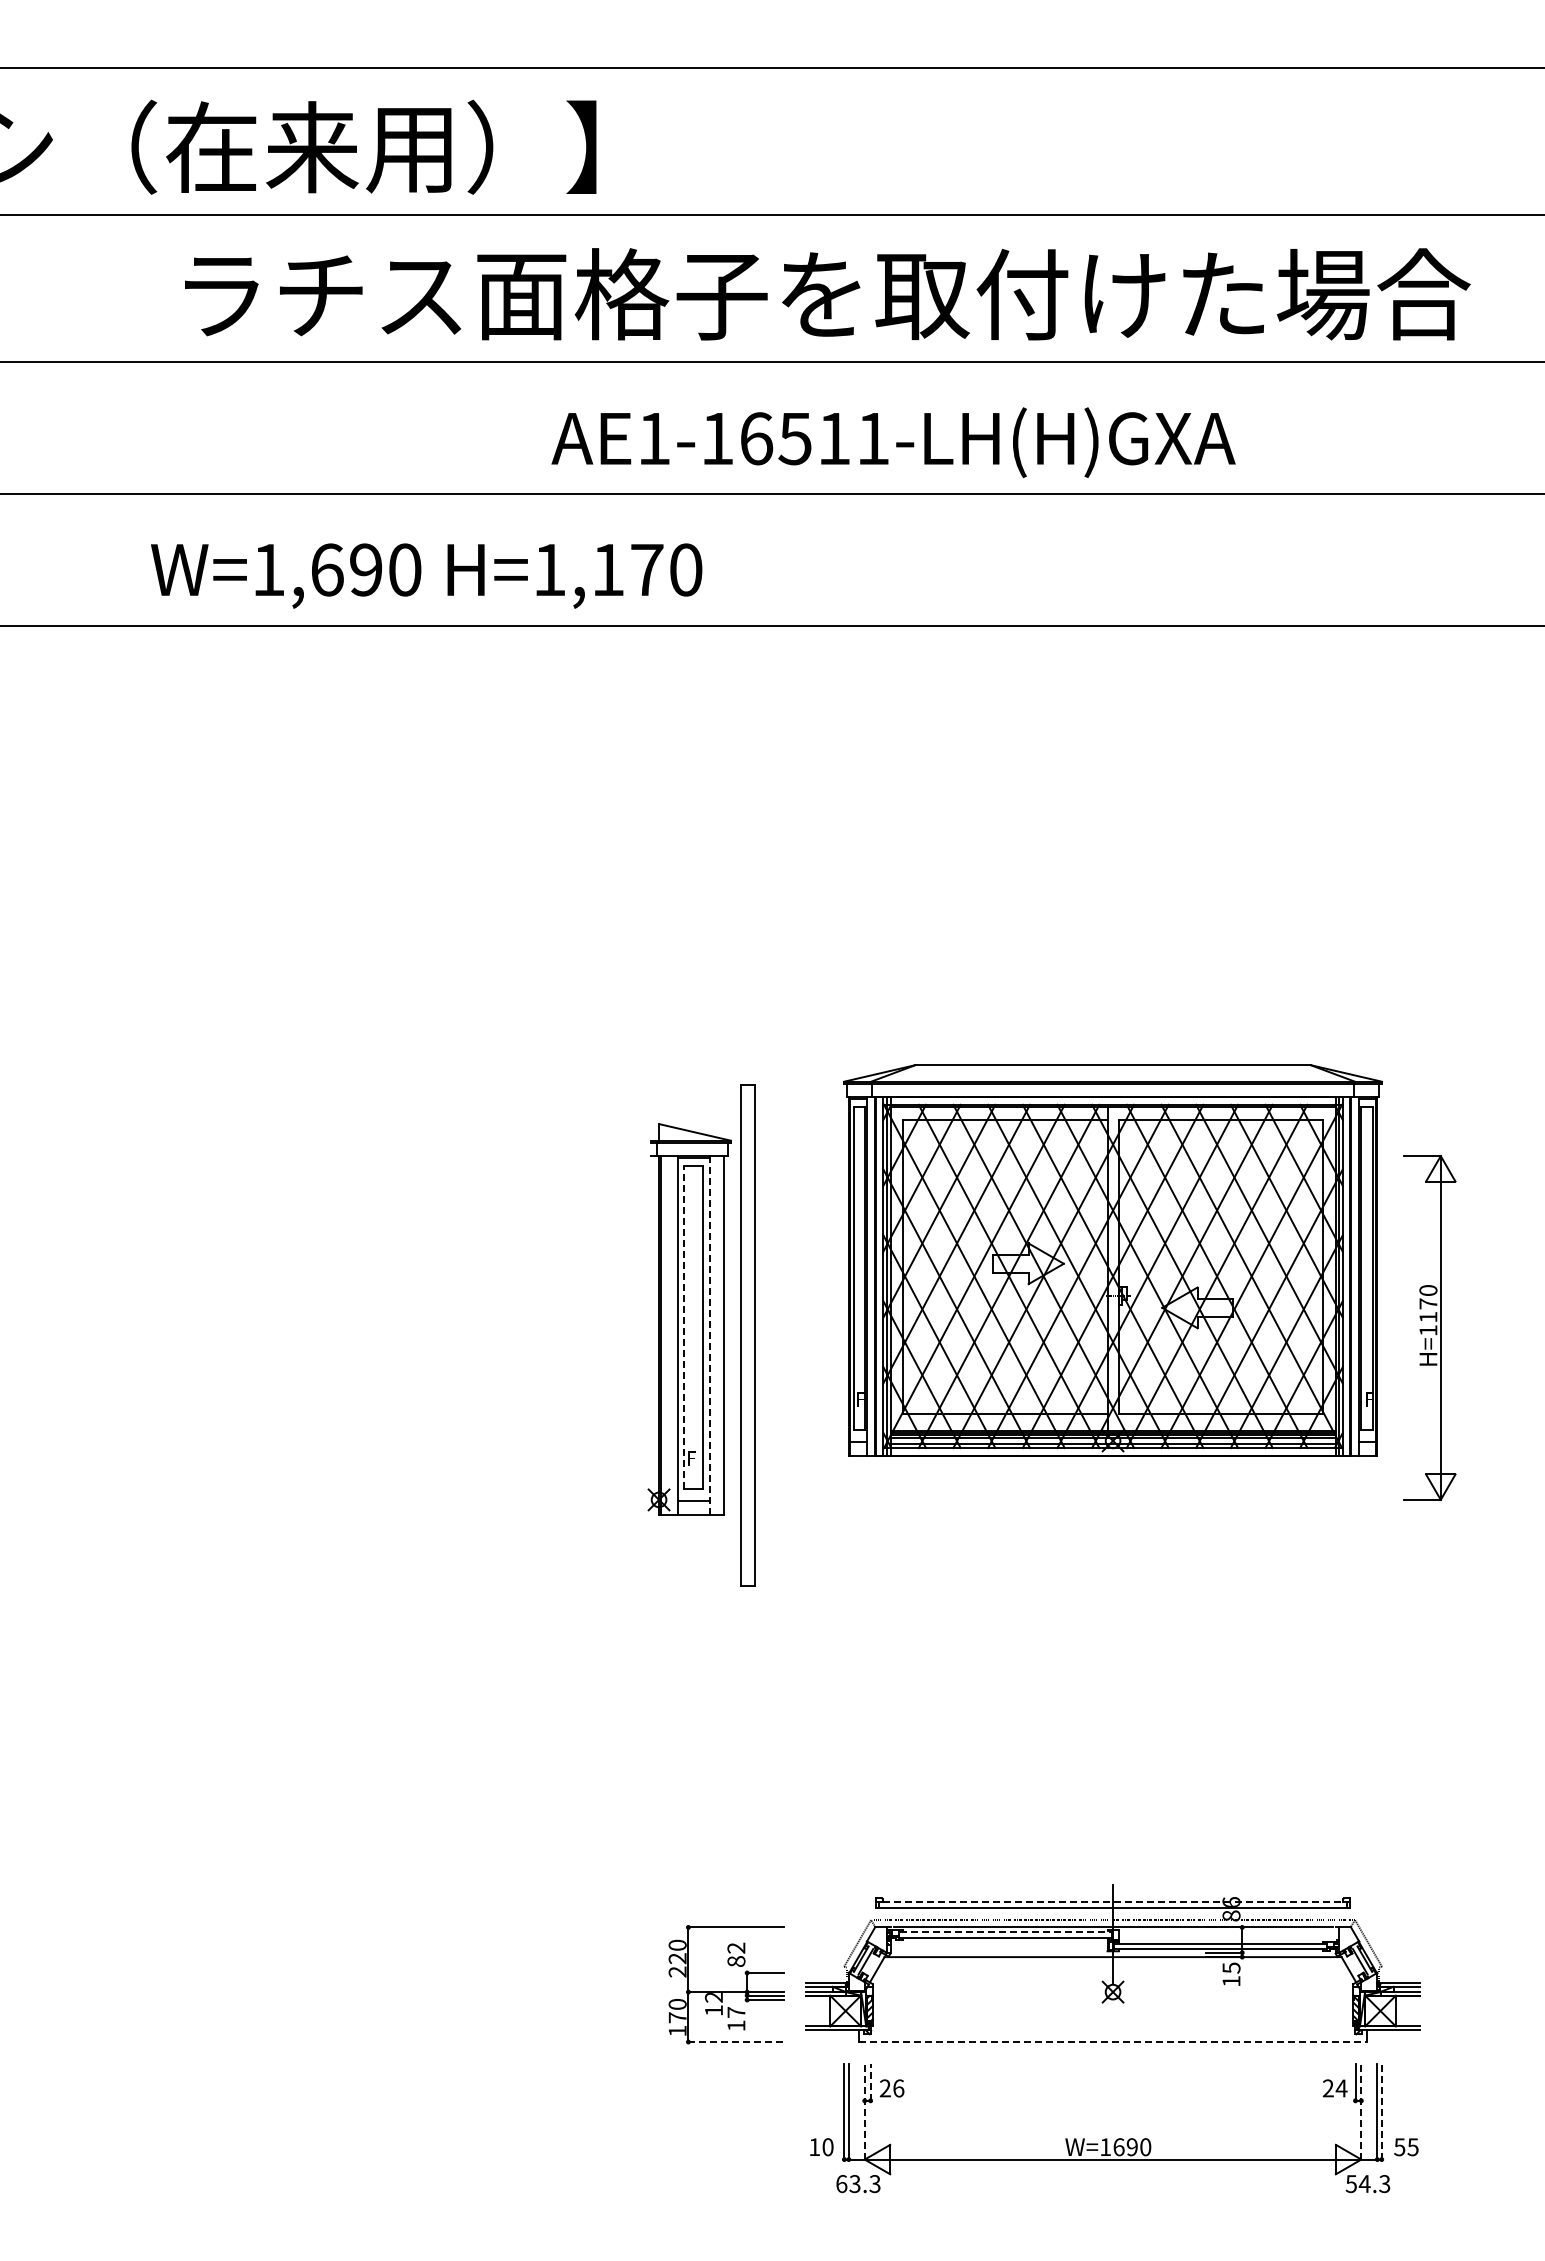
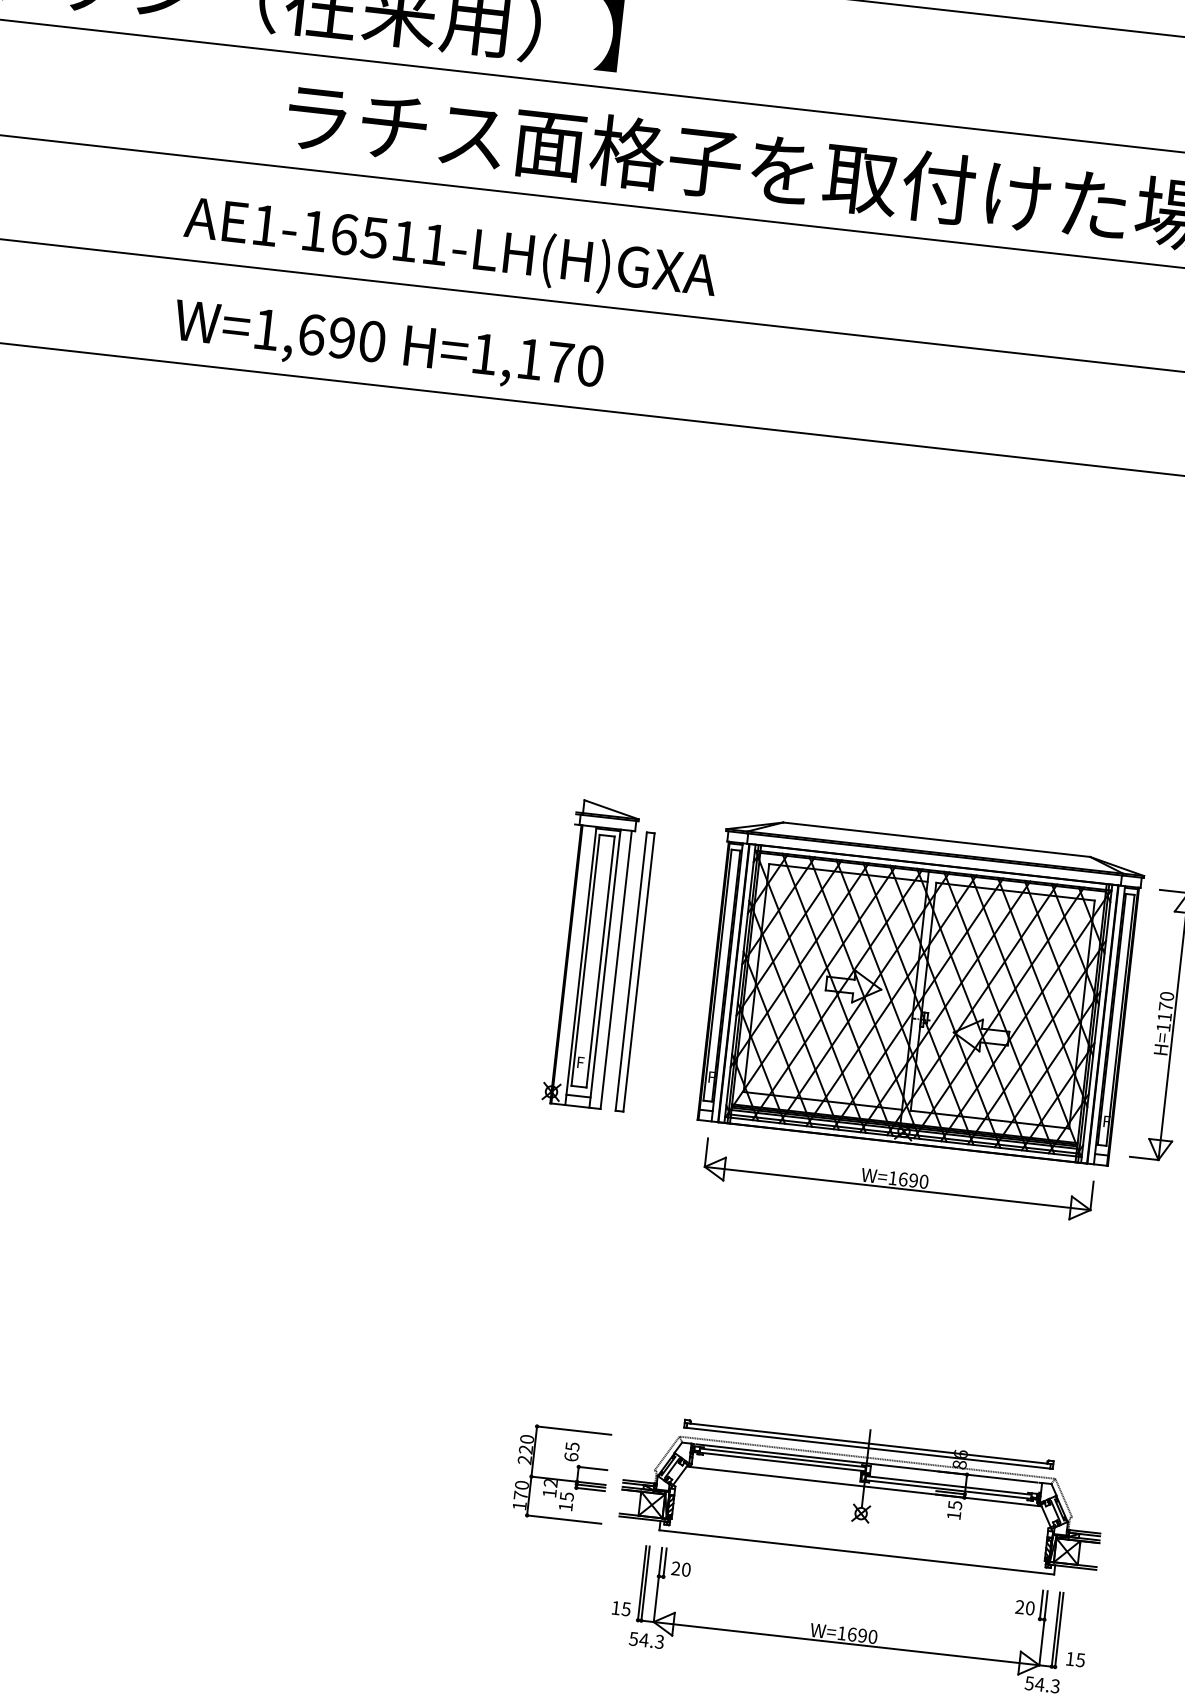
text: (893, 442) -> (450, 249), moved
text: (426, 575) -> (388, 347), moved
part: (1112, 1260) -> (919, 991), moved
line: (683, 1327) -> (585, 960), dashed -> solid
line: (709, 1334) -> (605, 967), dashed -> solid
part: (747, 1335) -> (634, 972), size x0.71
part: (1112, 1562) -> (898, 1180), added
line: (1113, 1901) -> (869, 1443), dashed -> solid
line: (1005, 1932) -> (782, 1458), dashed -> solid
text: (736, 1954) -> (572, 1451), 82 -> 65
text: (736, 2012) -> (567, 1496), 17 -> 15
line: (736, 2042) -> (564, 1519), dashed -> solid
line: (1113, 2042) -> (857, 1552), dashed -> solid
line: (870, 2081) -> (665, 1561), dashed -> solid
text: (898, 2088) -> (686, 1569), 26 -> 20
text: (1341, 2088) -> (1030, 1608), 24 -> 20
line: (864, 2111) -> (657, 1584), dashed -> solid
line: (1361, 2111) -> (1043, 1627), dashed -> solid
line: (1381, 2111) -> (1059, 1629), dashed -> solid
text: (827, 2147) -> (625, 1609), 10 -> 15
text: (1399, 2147) -> (1070, 1659), 55 -> 15
text: (848, 2184) -> (638, 1639), 63.3 -> 54.3

